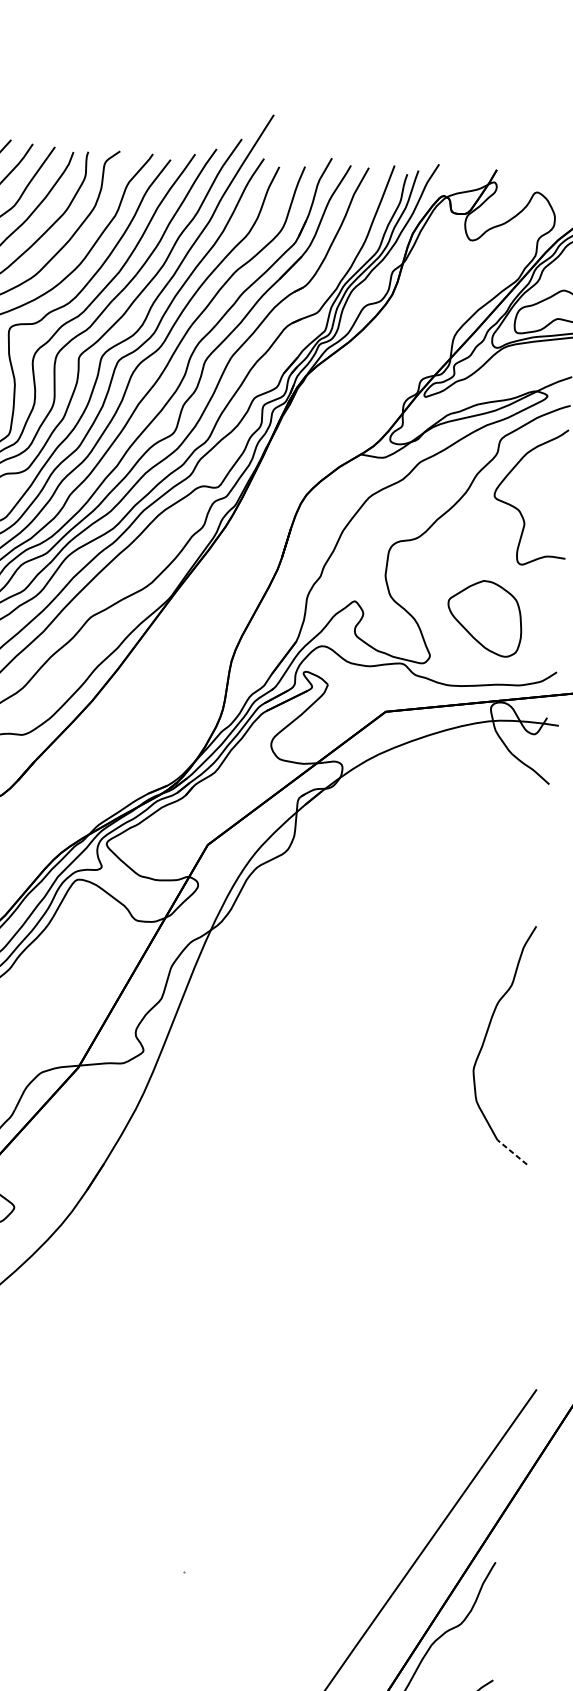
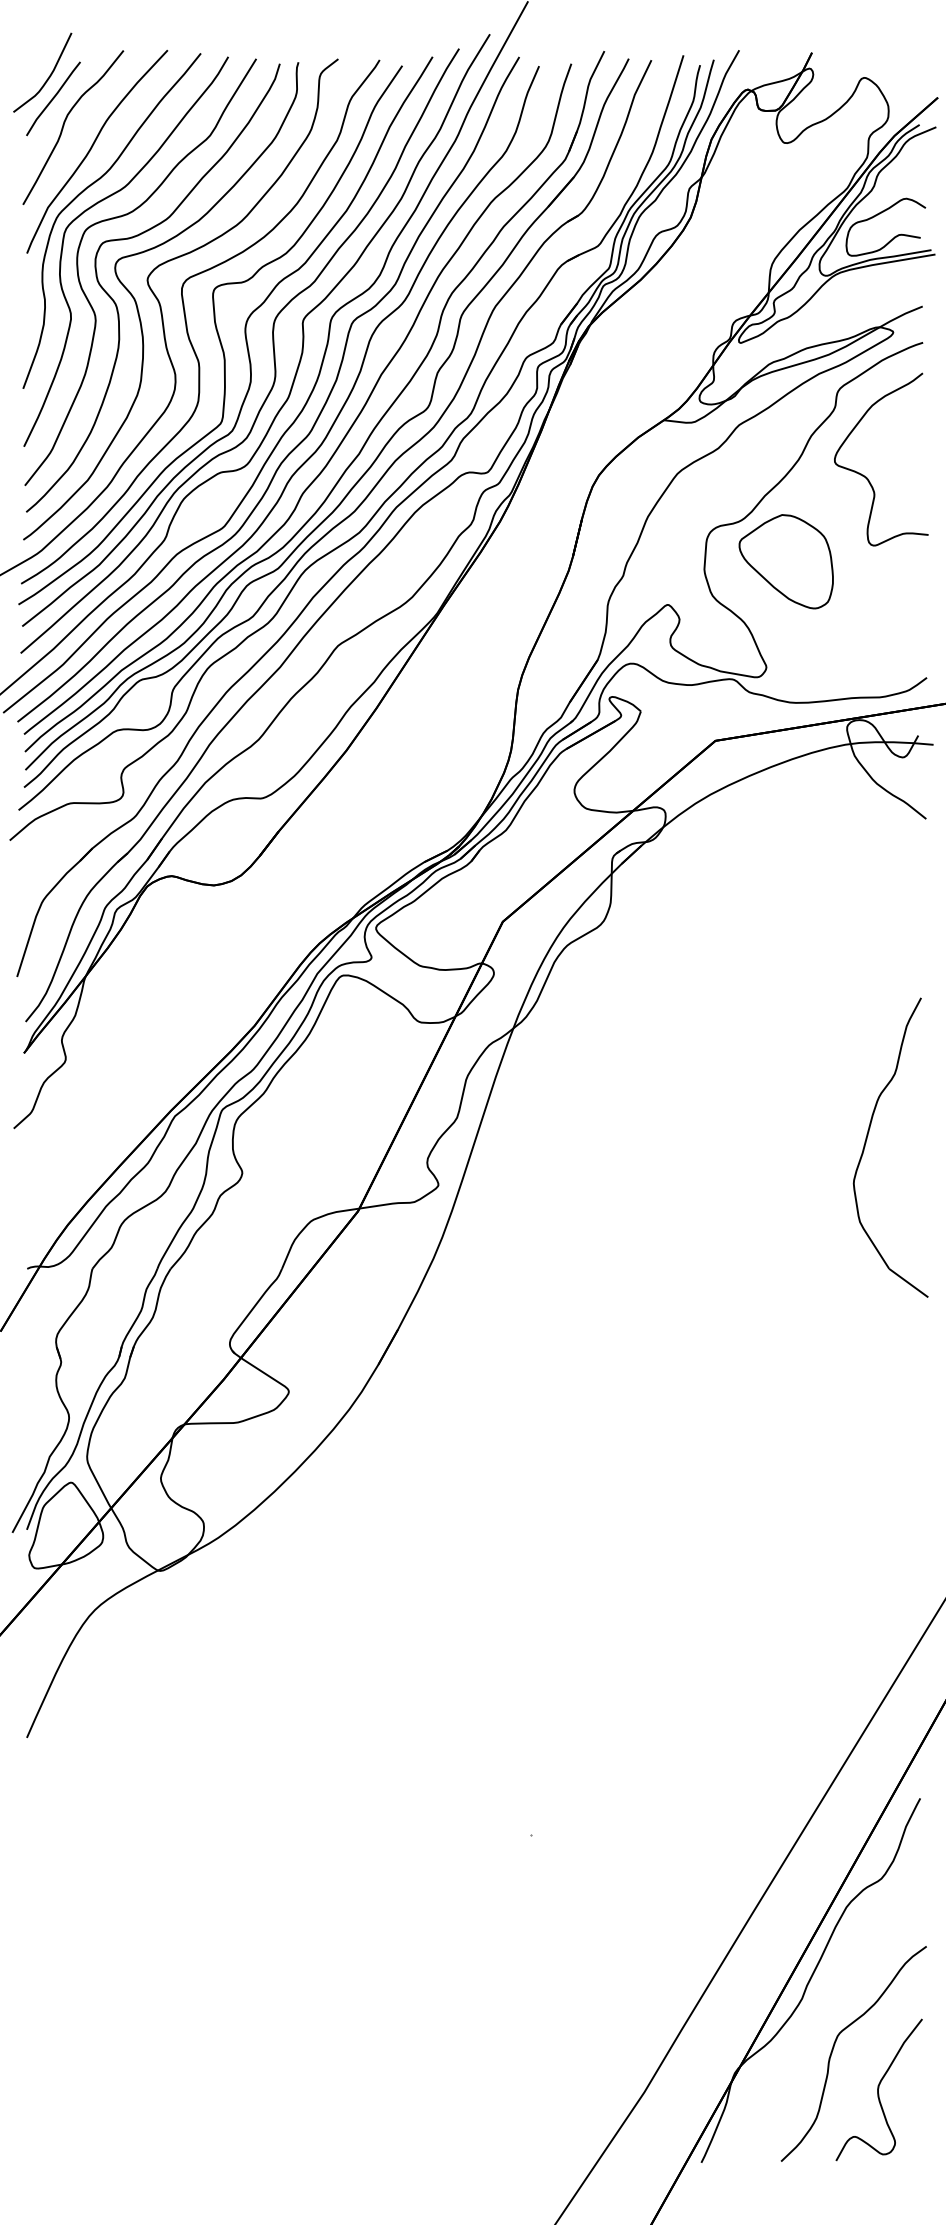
part: (484, 618) -> (785, 561), moved
line: (512, 1151) -> (908, 1282), dashed -> solid

